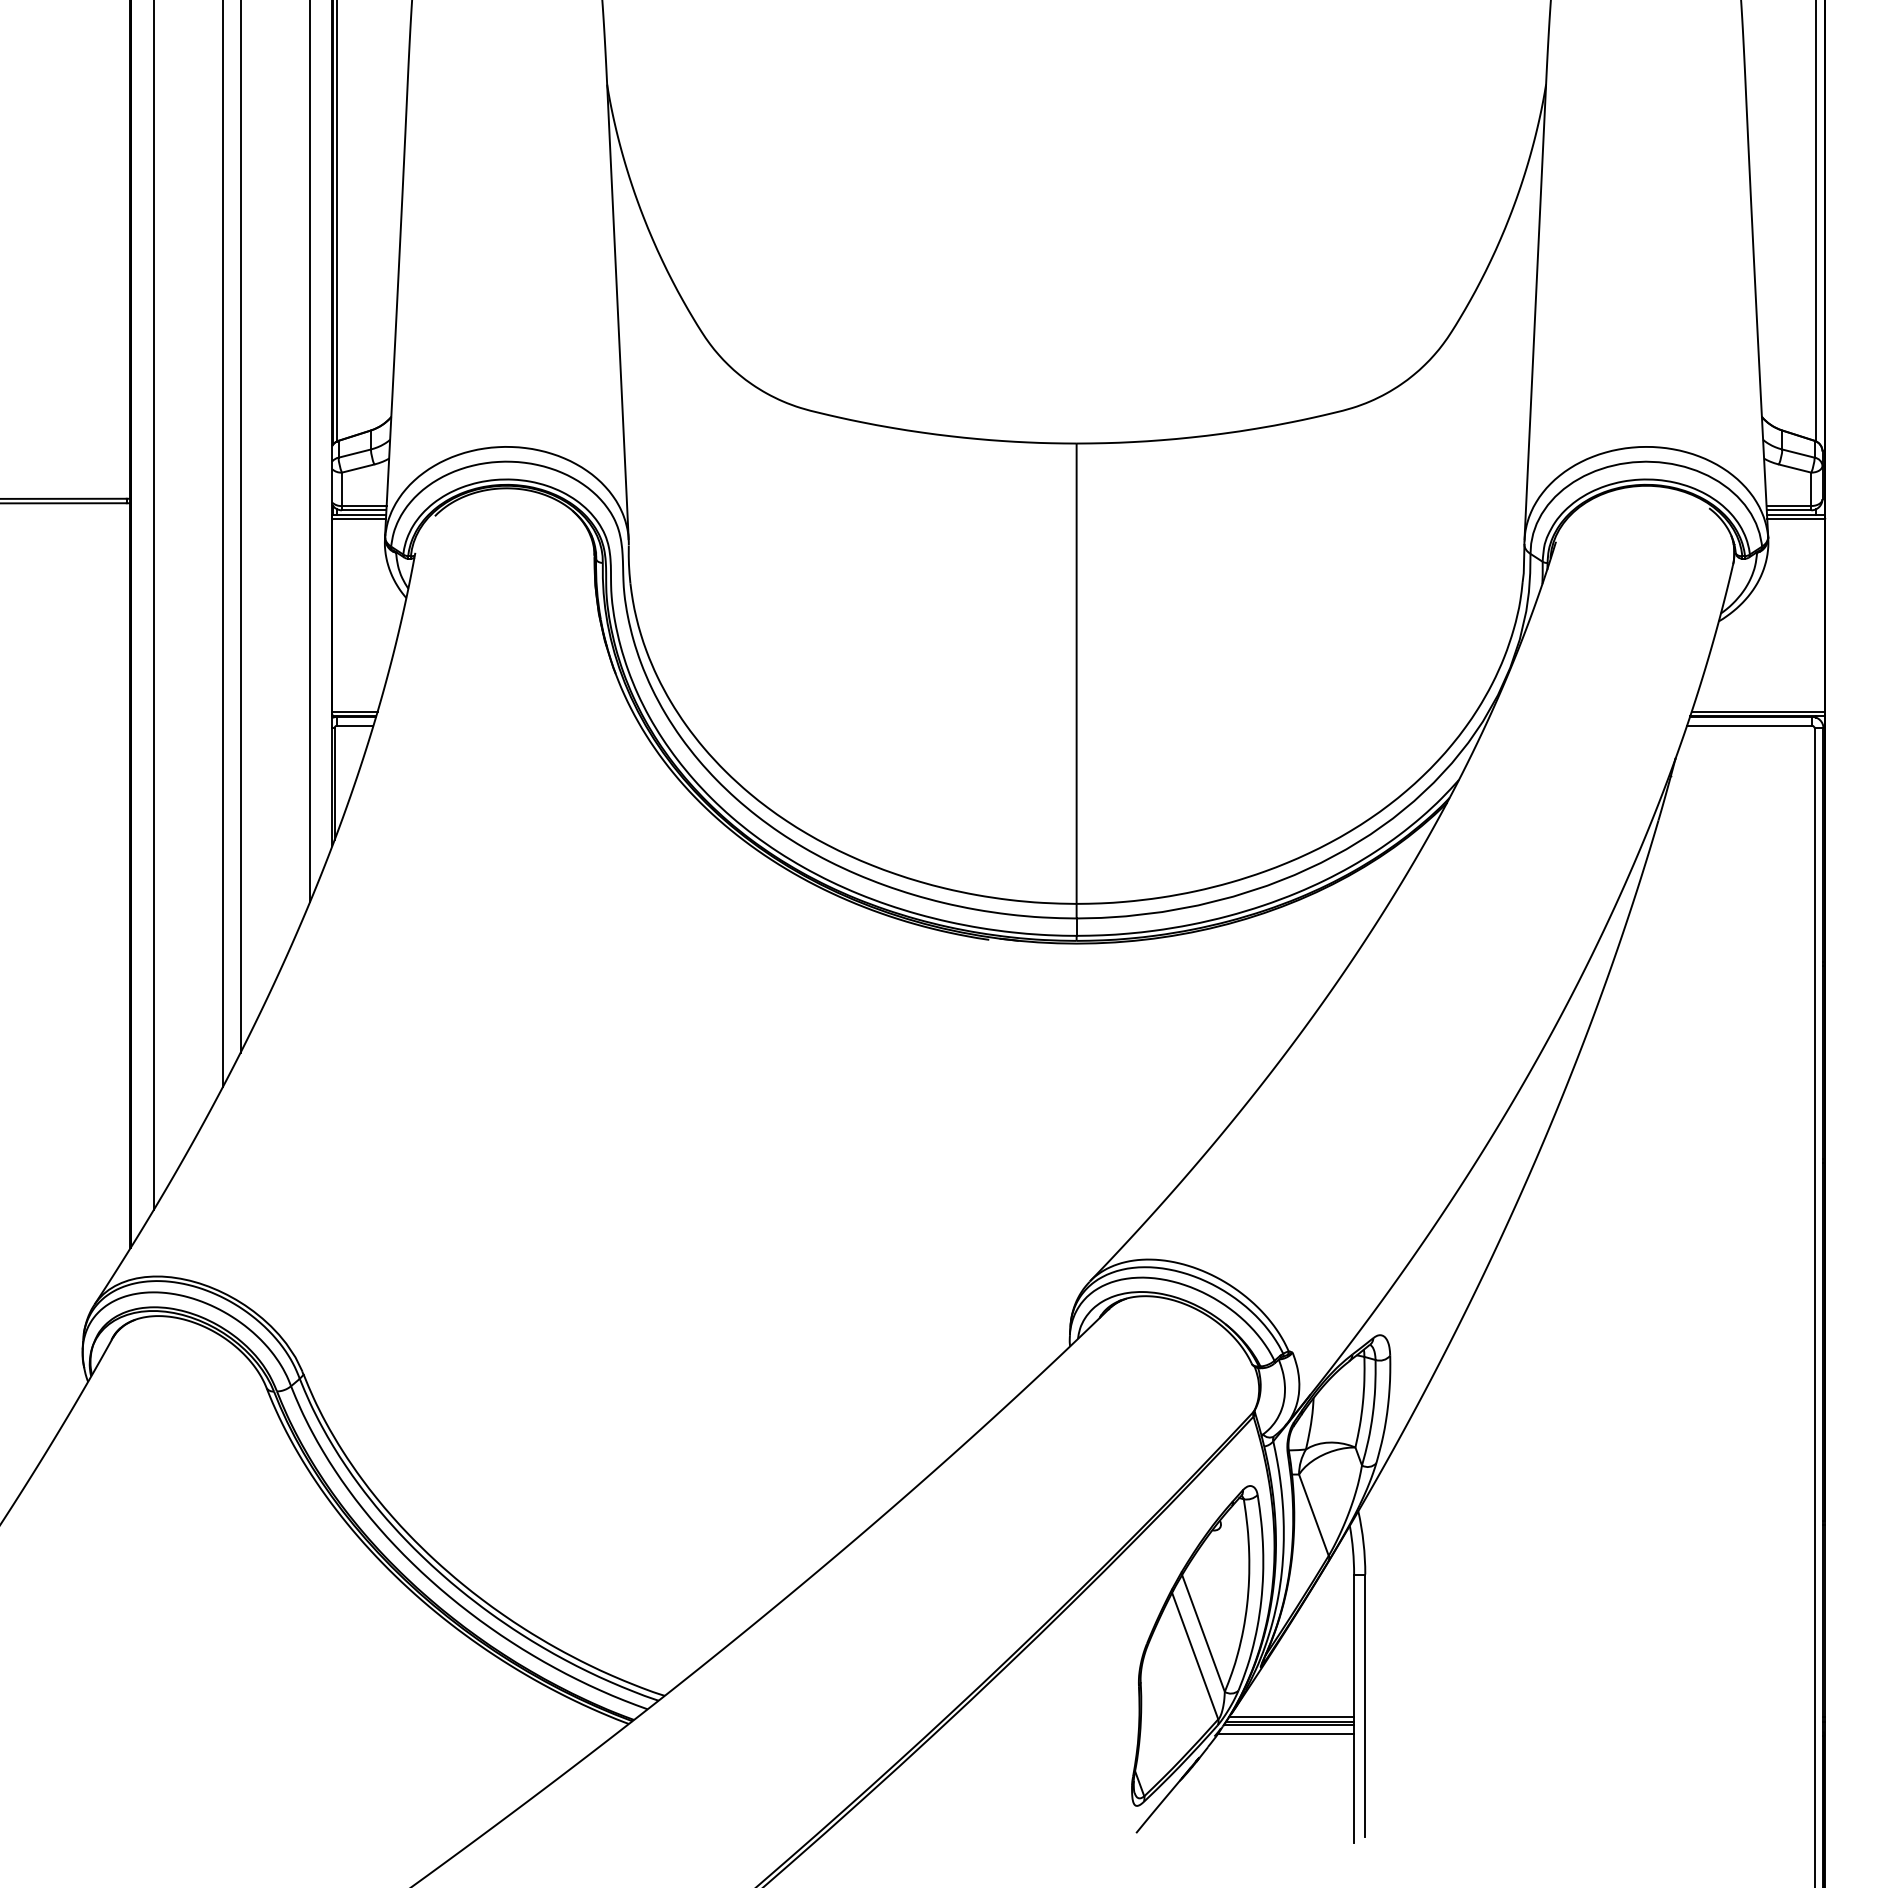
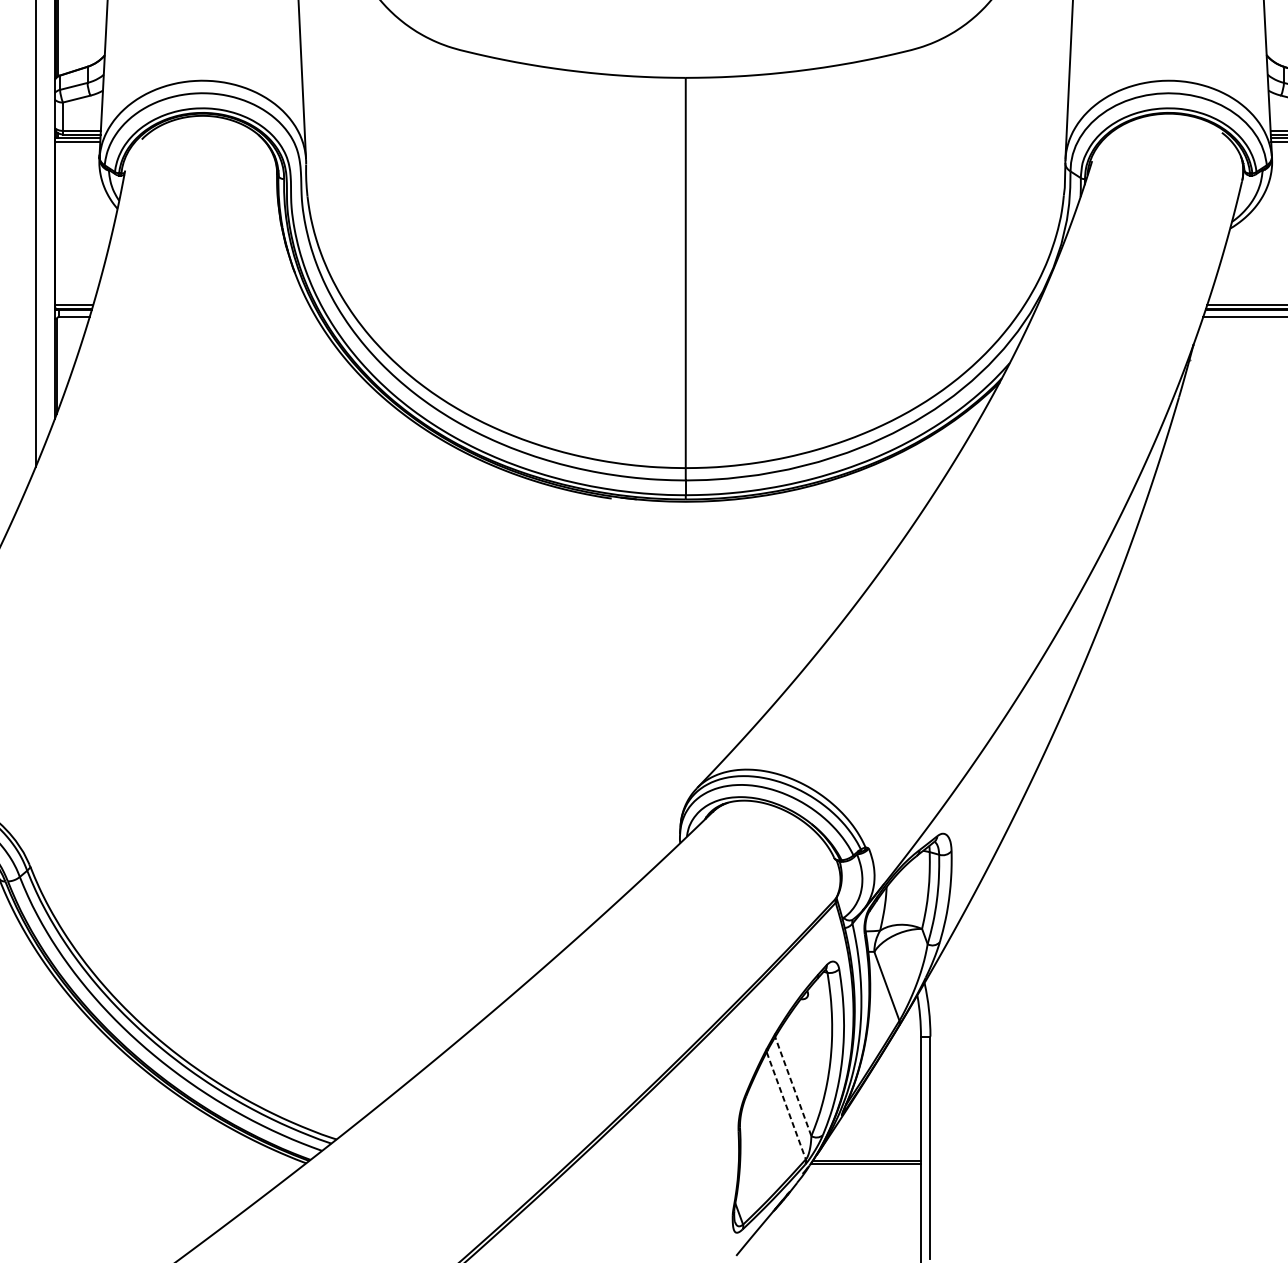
line: (1203, 1632) -> (793, 1085), solid -> dashed
line: (1195, 1656) -> (786, 1106), solid -> dashed
line: (1291, 1717) -> (867, 1157), removed
line: (1286, 1733) -> (863, 1171), removed

